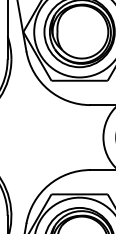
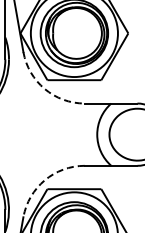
arc: (48, 89) -> (44, 88), solid -> dashed
arc: (48, 185) -> (44, 180), solid -> dashed

